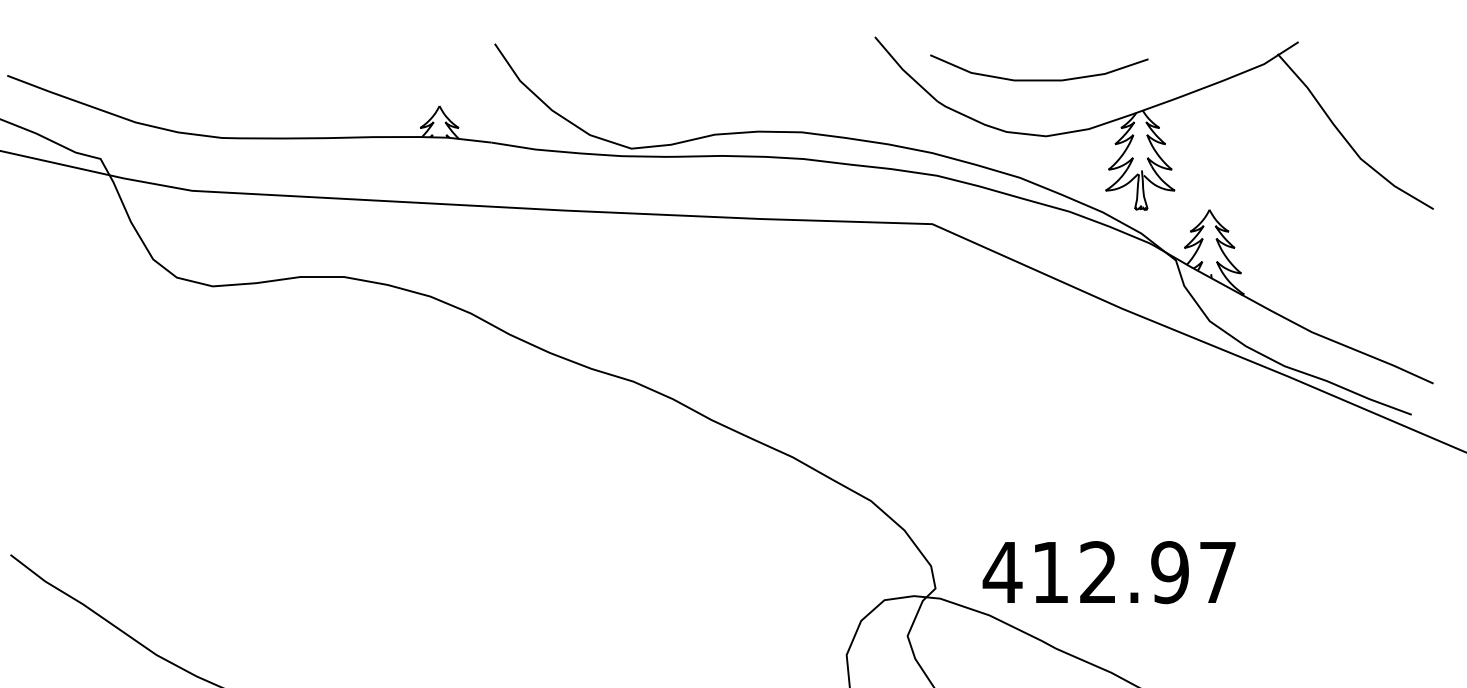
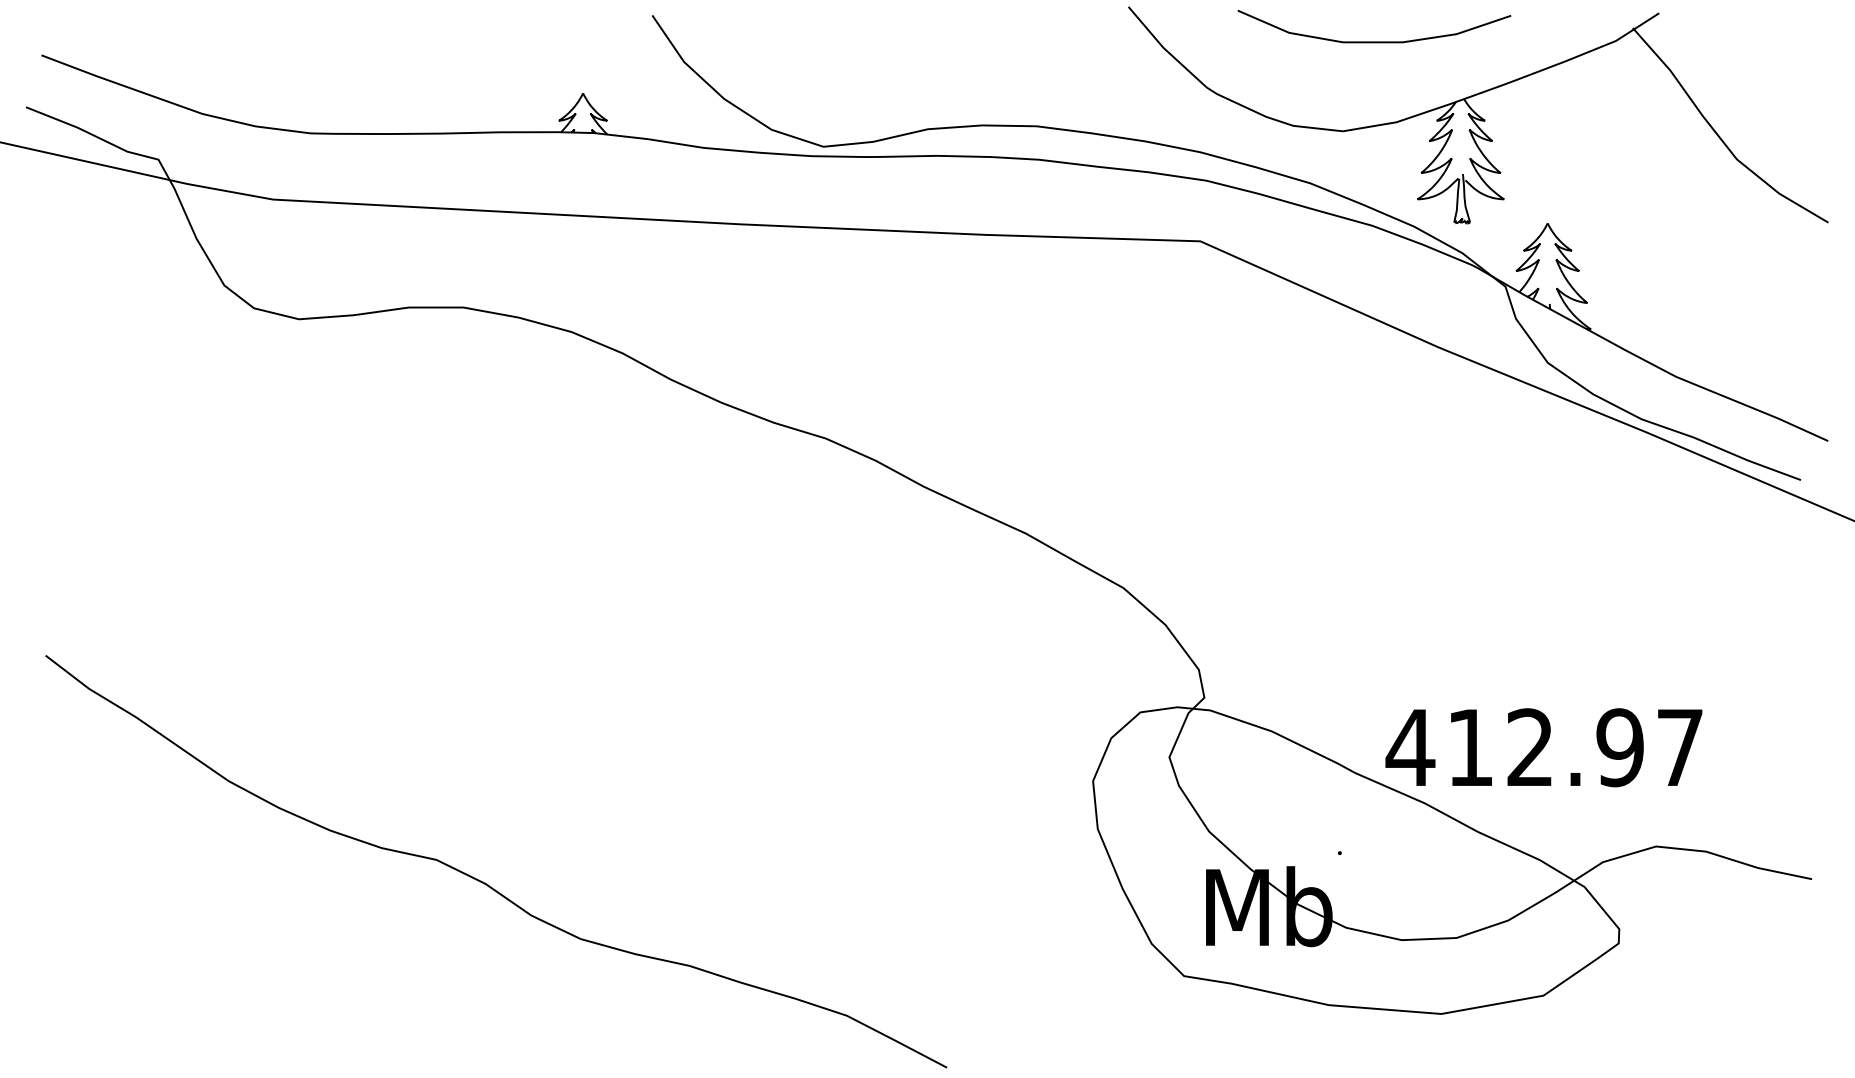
curve: (1039, 79) -> (1374, 41), moved
text: (1108, 572) -> (1543, 747), moved

